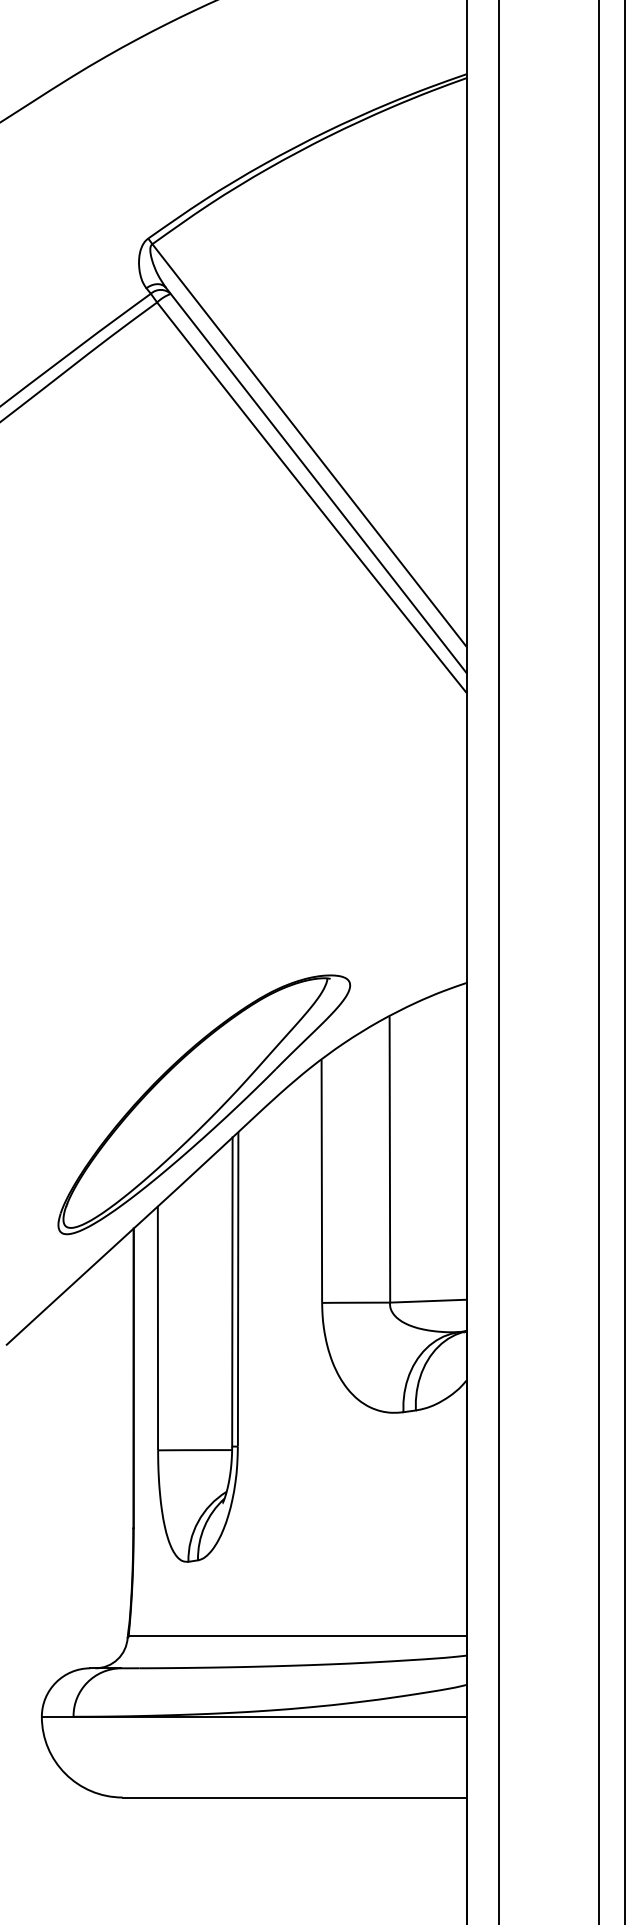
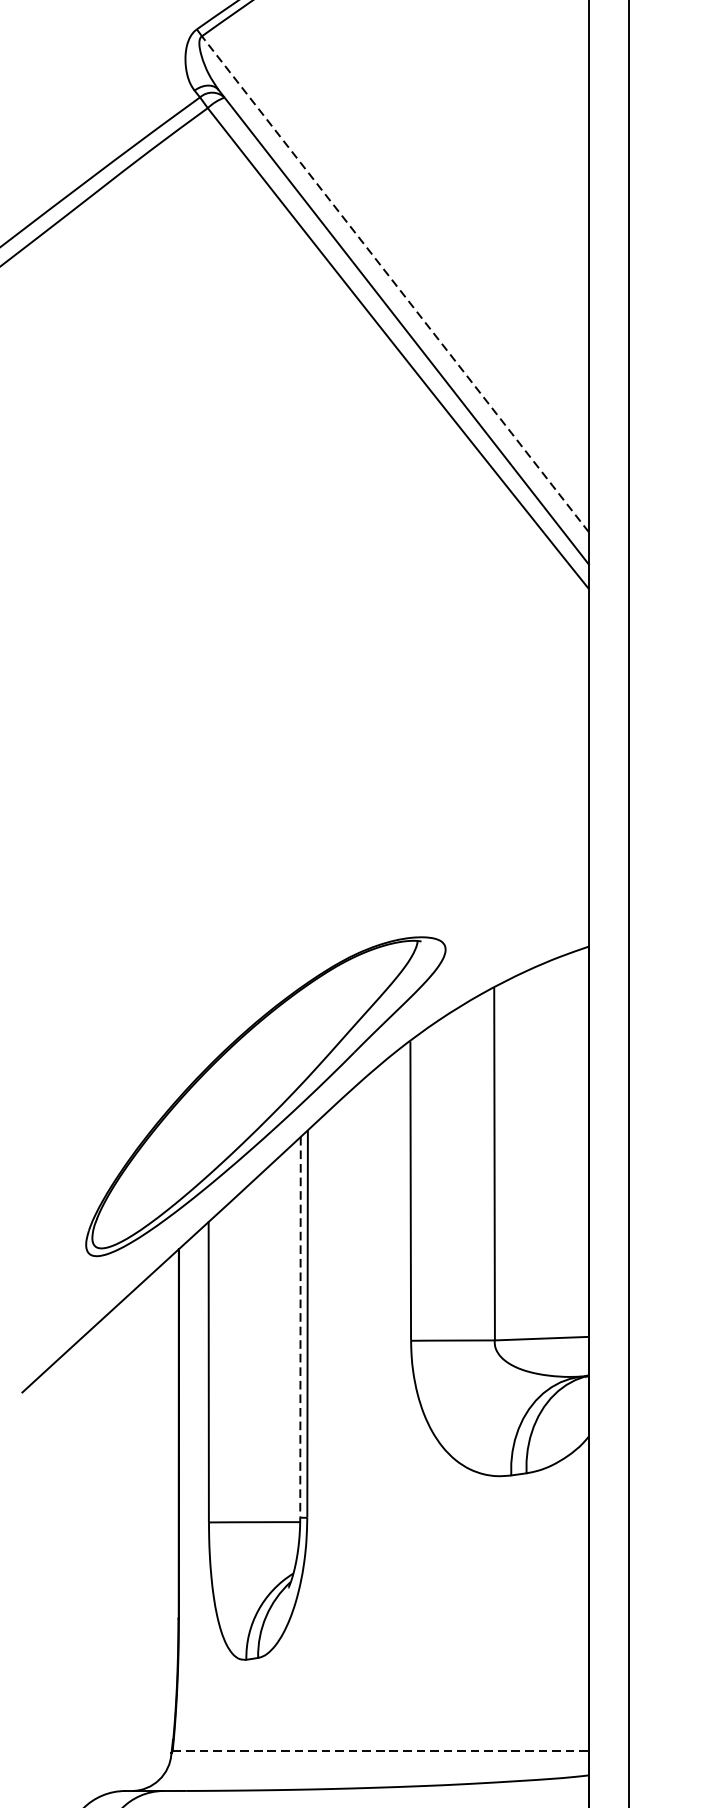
line: (309, 445) -> (395, 284), solid -> dashed
line: (232, 1291) -> (300, 1326), solid -> dashed
line: (297, 1636) -> (380, 1751), solid -> dashed

